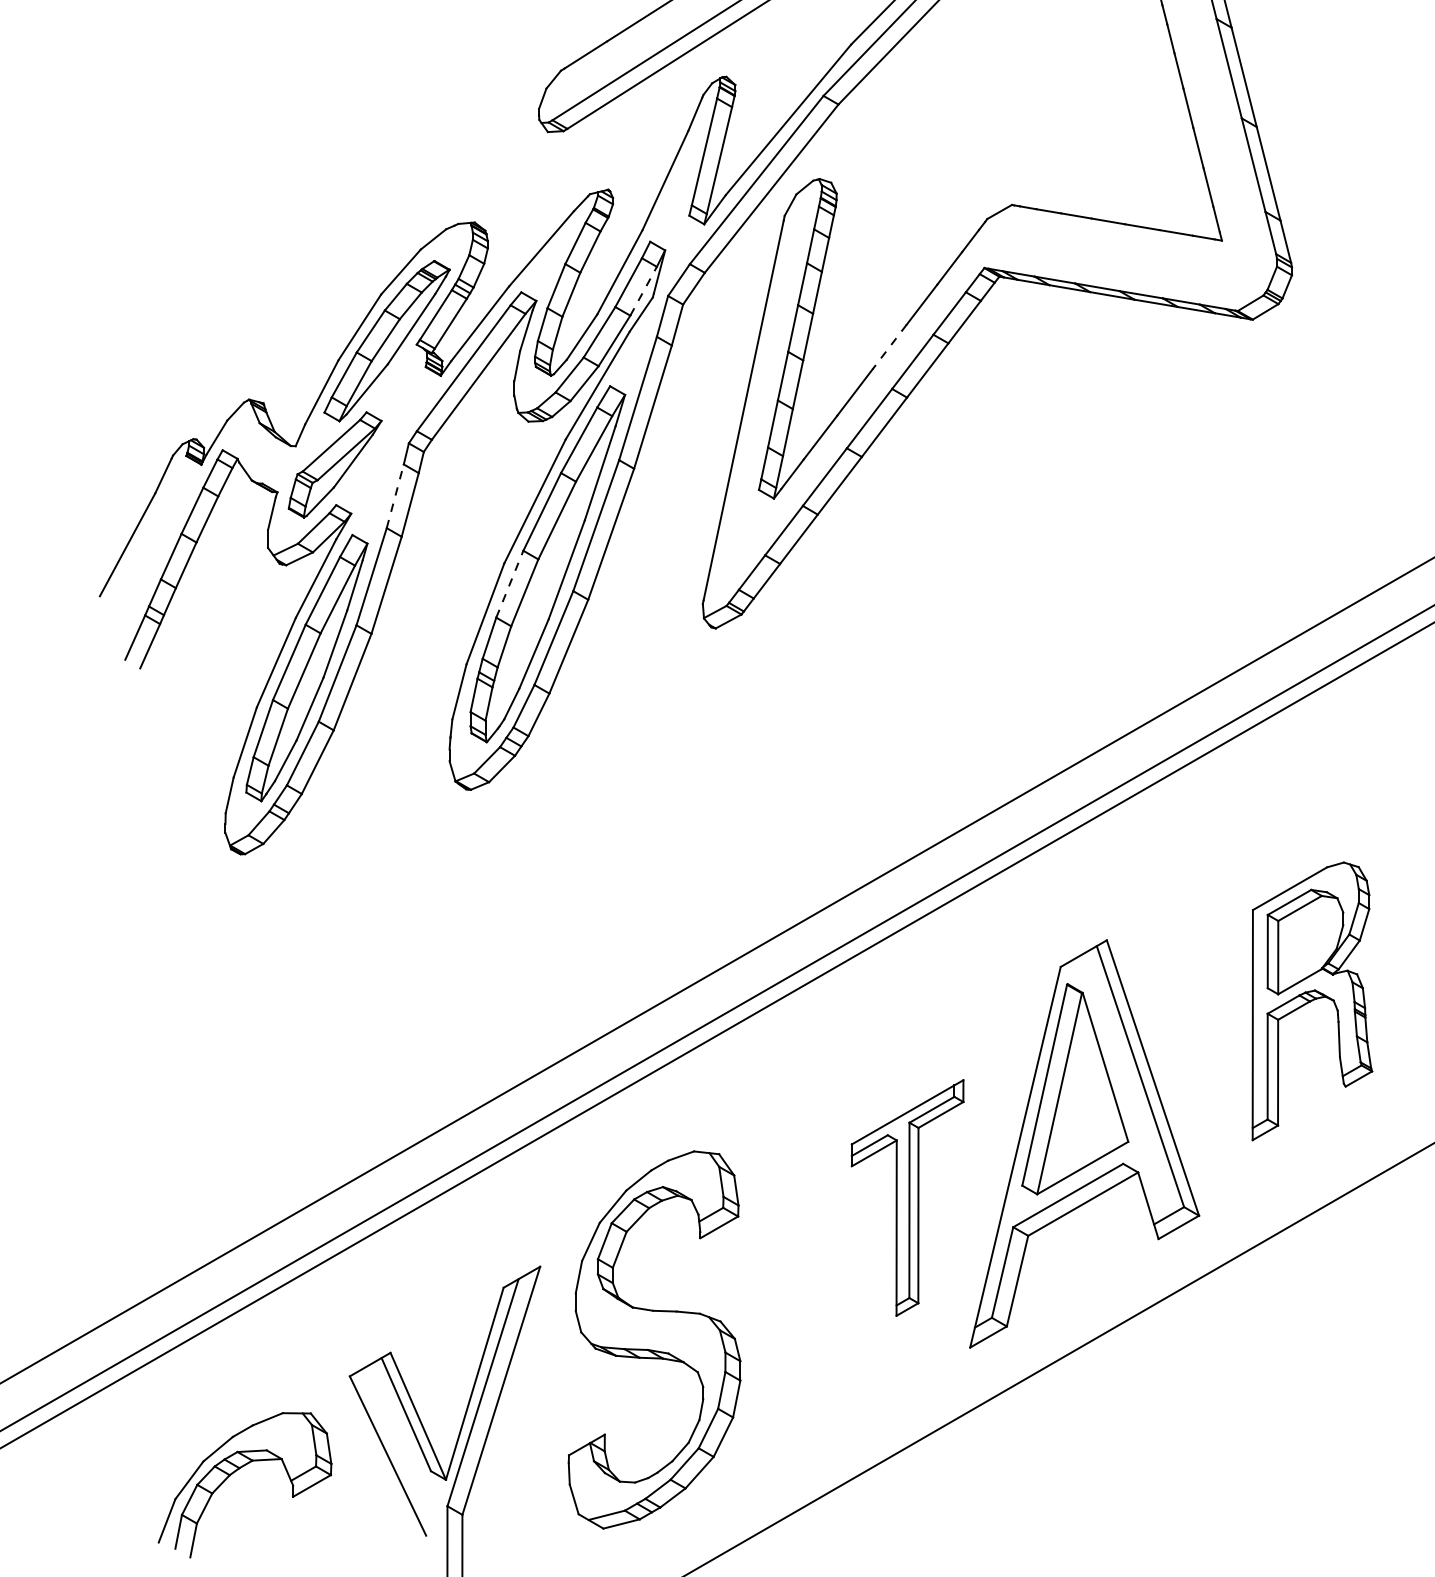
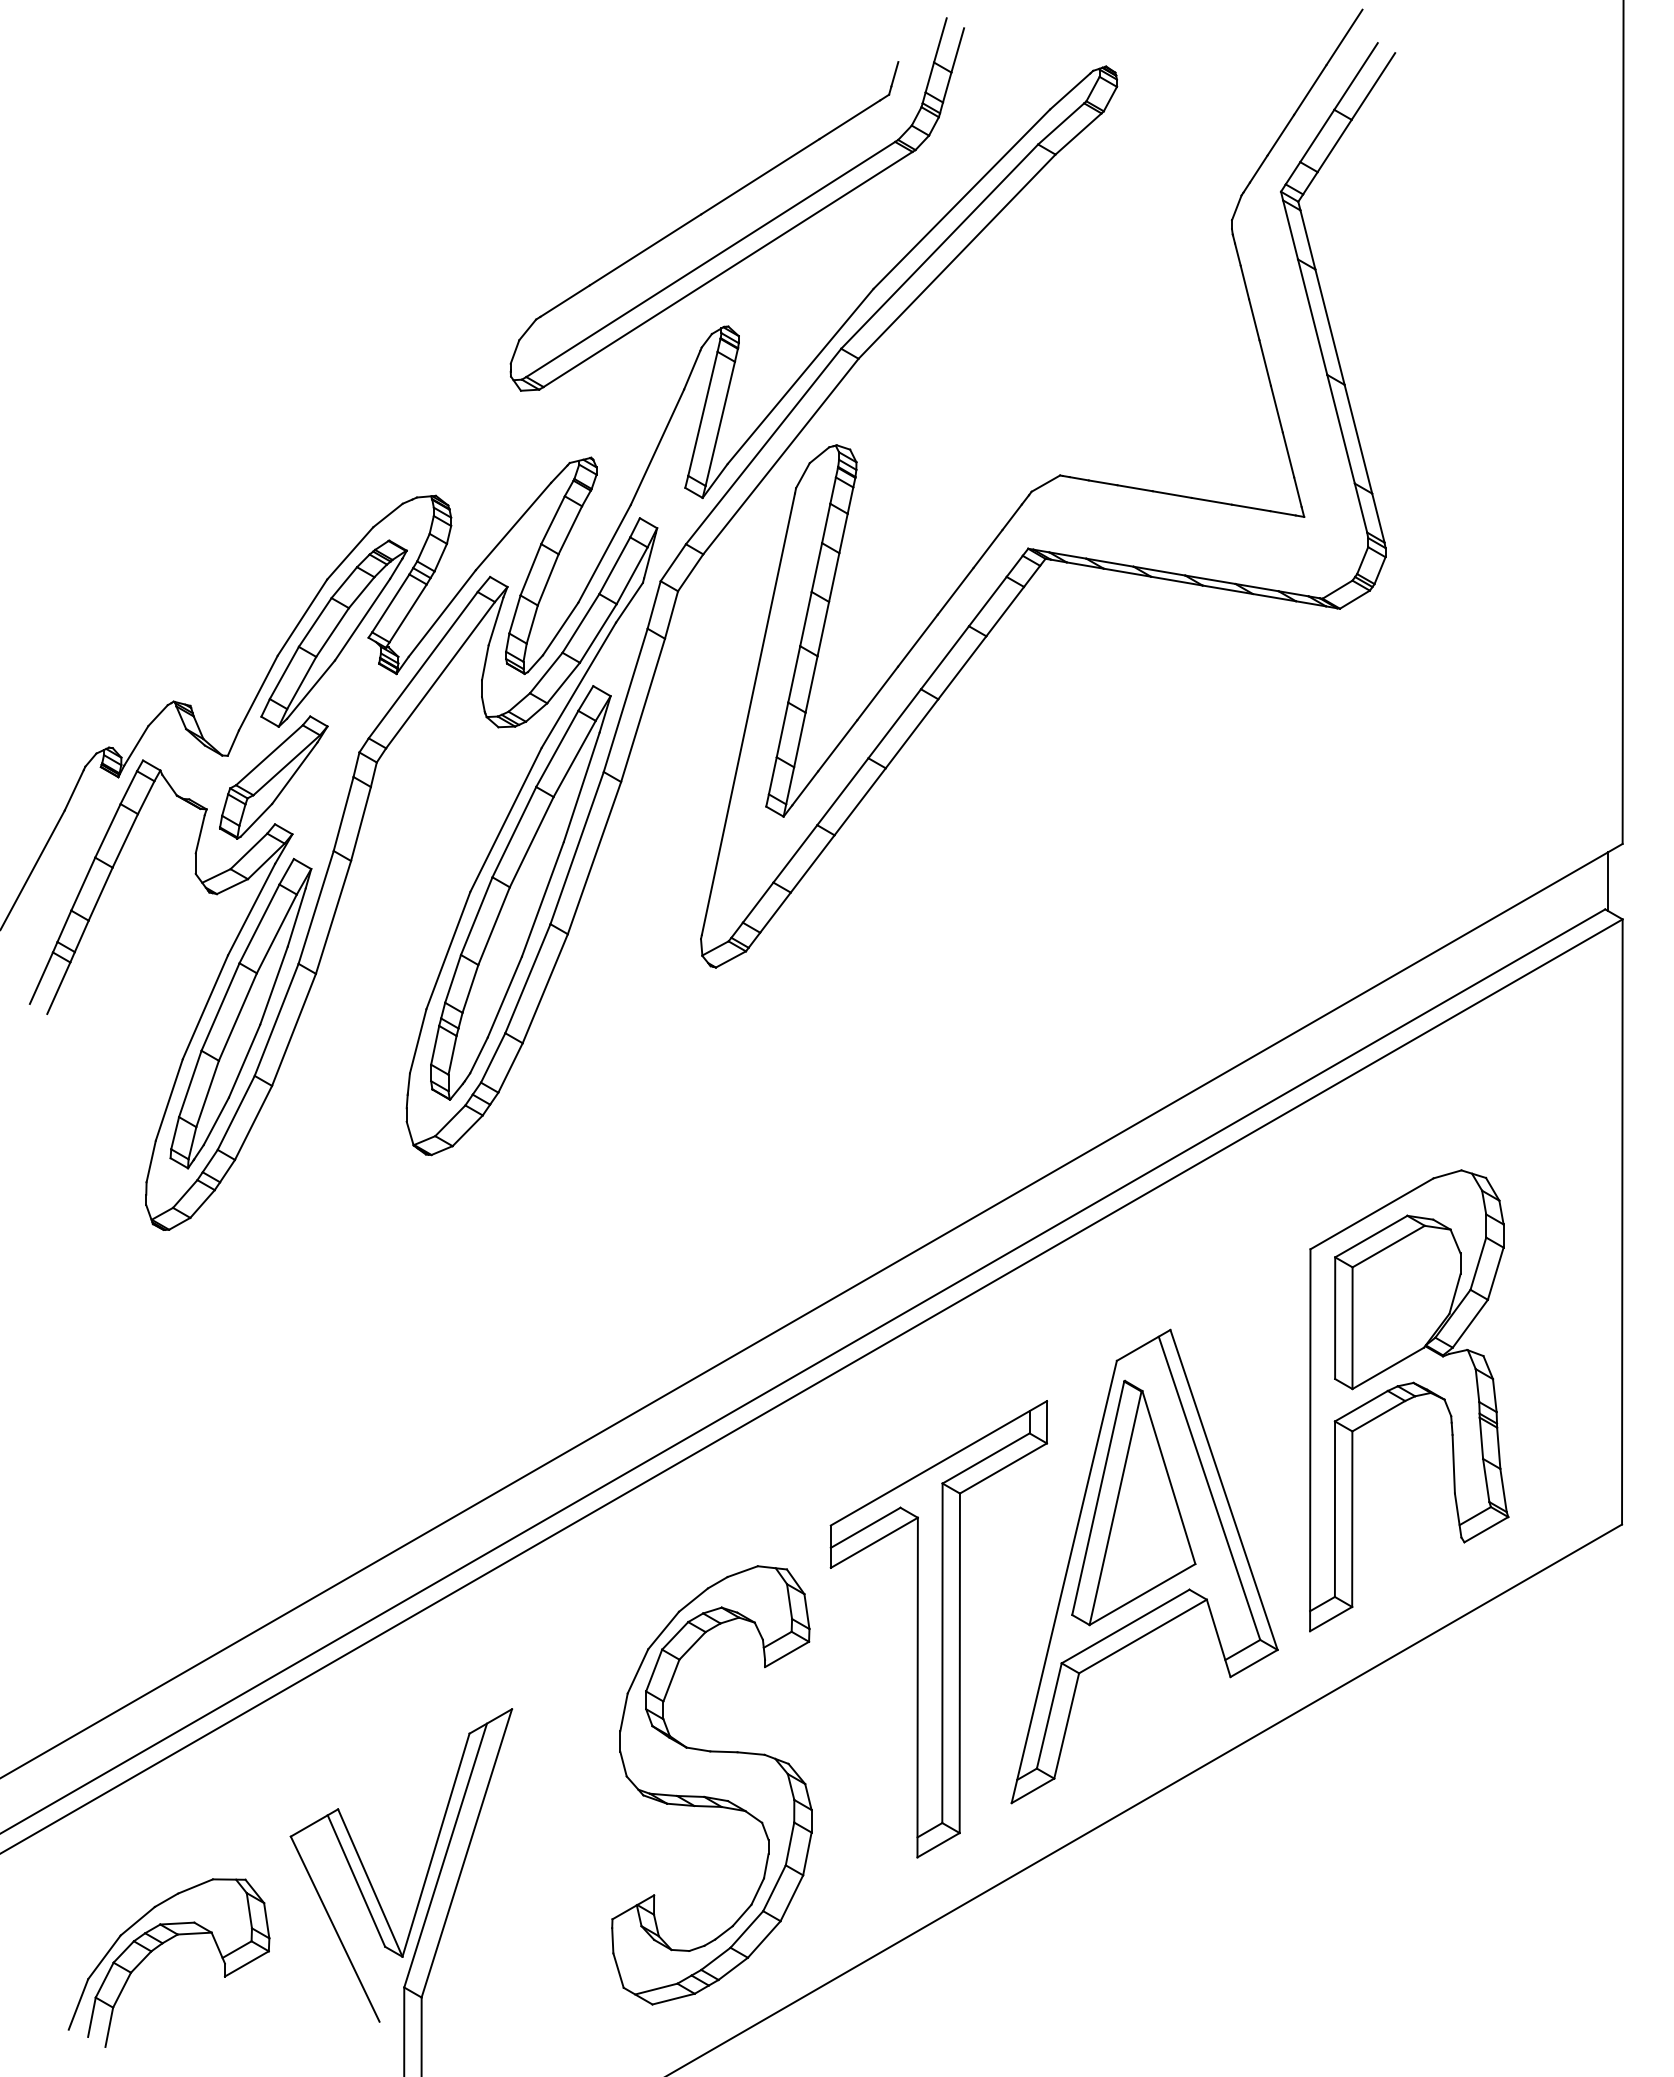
line: (643, 291) -> (632, 575), dashed -> solid
line: (889, 347) -> (917, 640), dashed -> solid
line: (395, 495) -> (343, 813), dashed -> solid
line: (509, 584) -> (476, 916), dashed -> solid
part: (1312, 1001) -> (1409, 1400), size x1.43
part: (907, 1198) -> (938, 1629), size x1.67
part: (654, 1340) -> (711, 1785), moved

